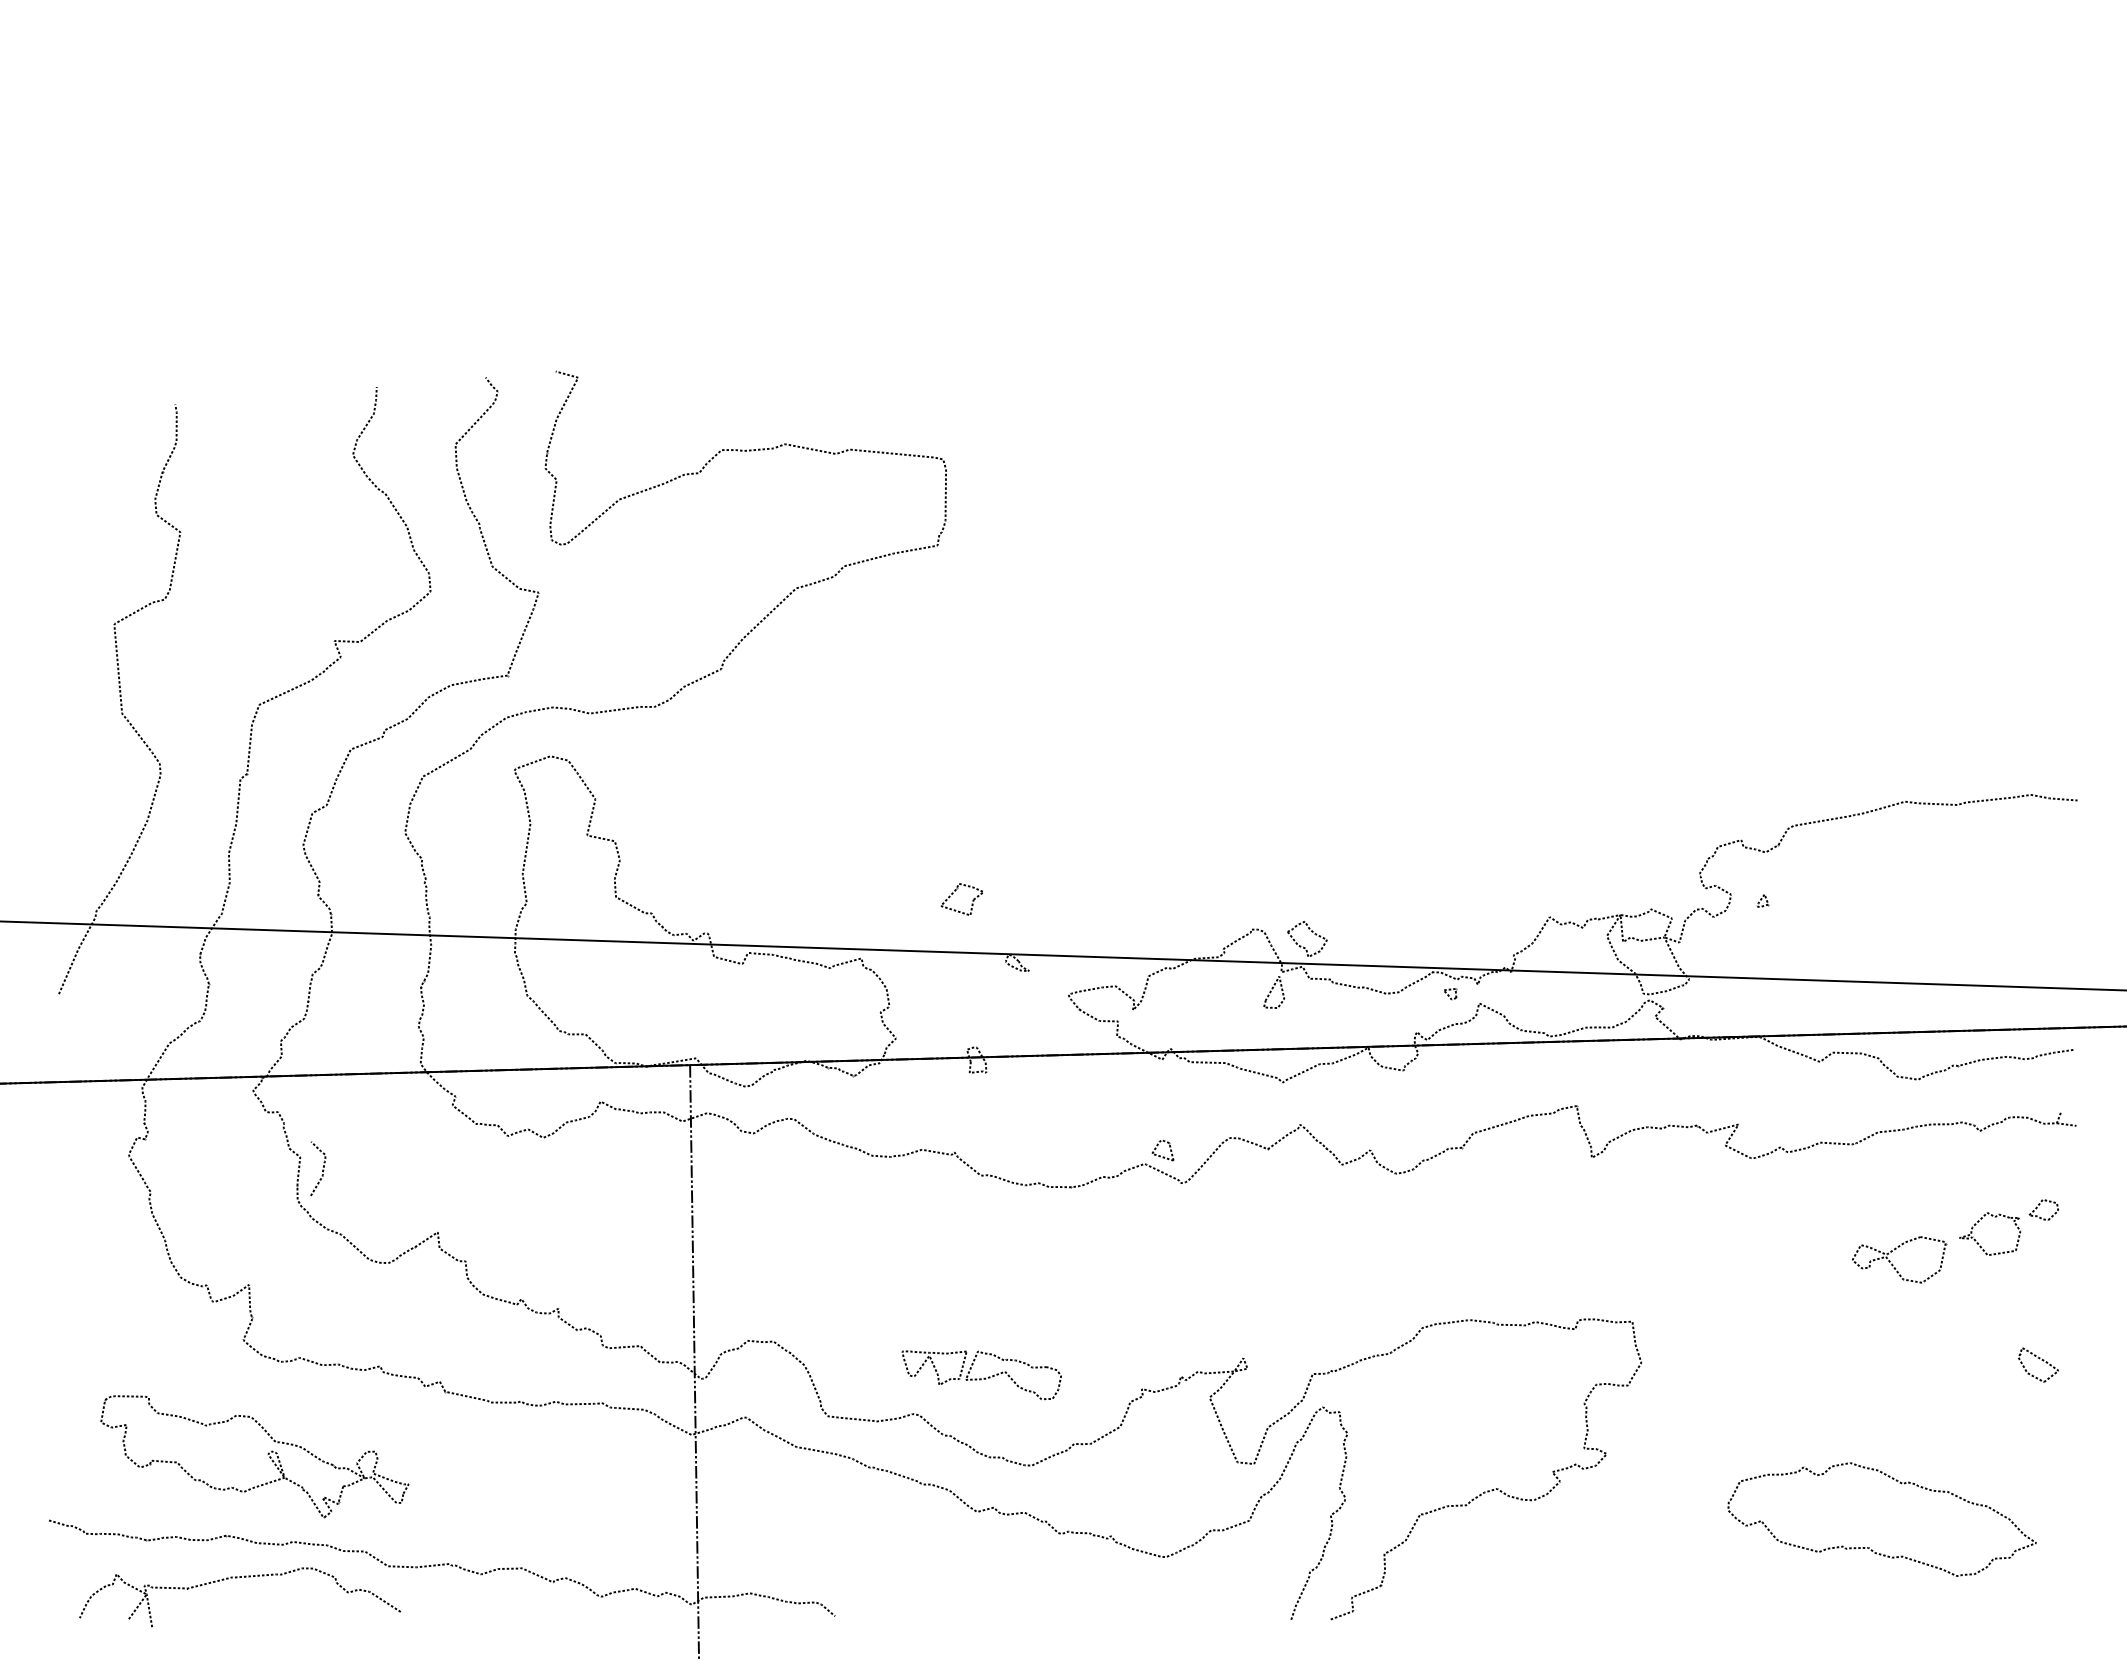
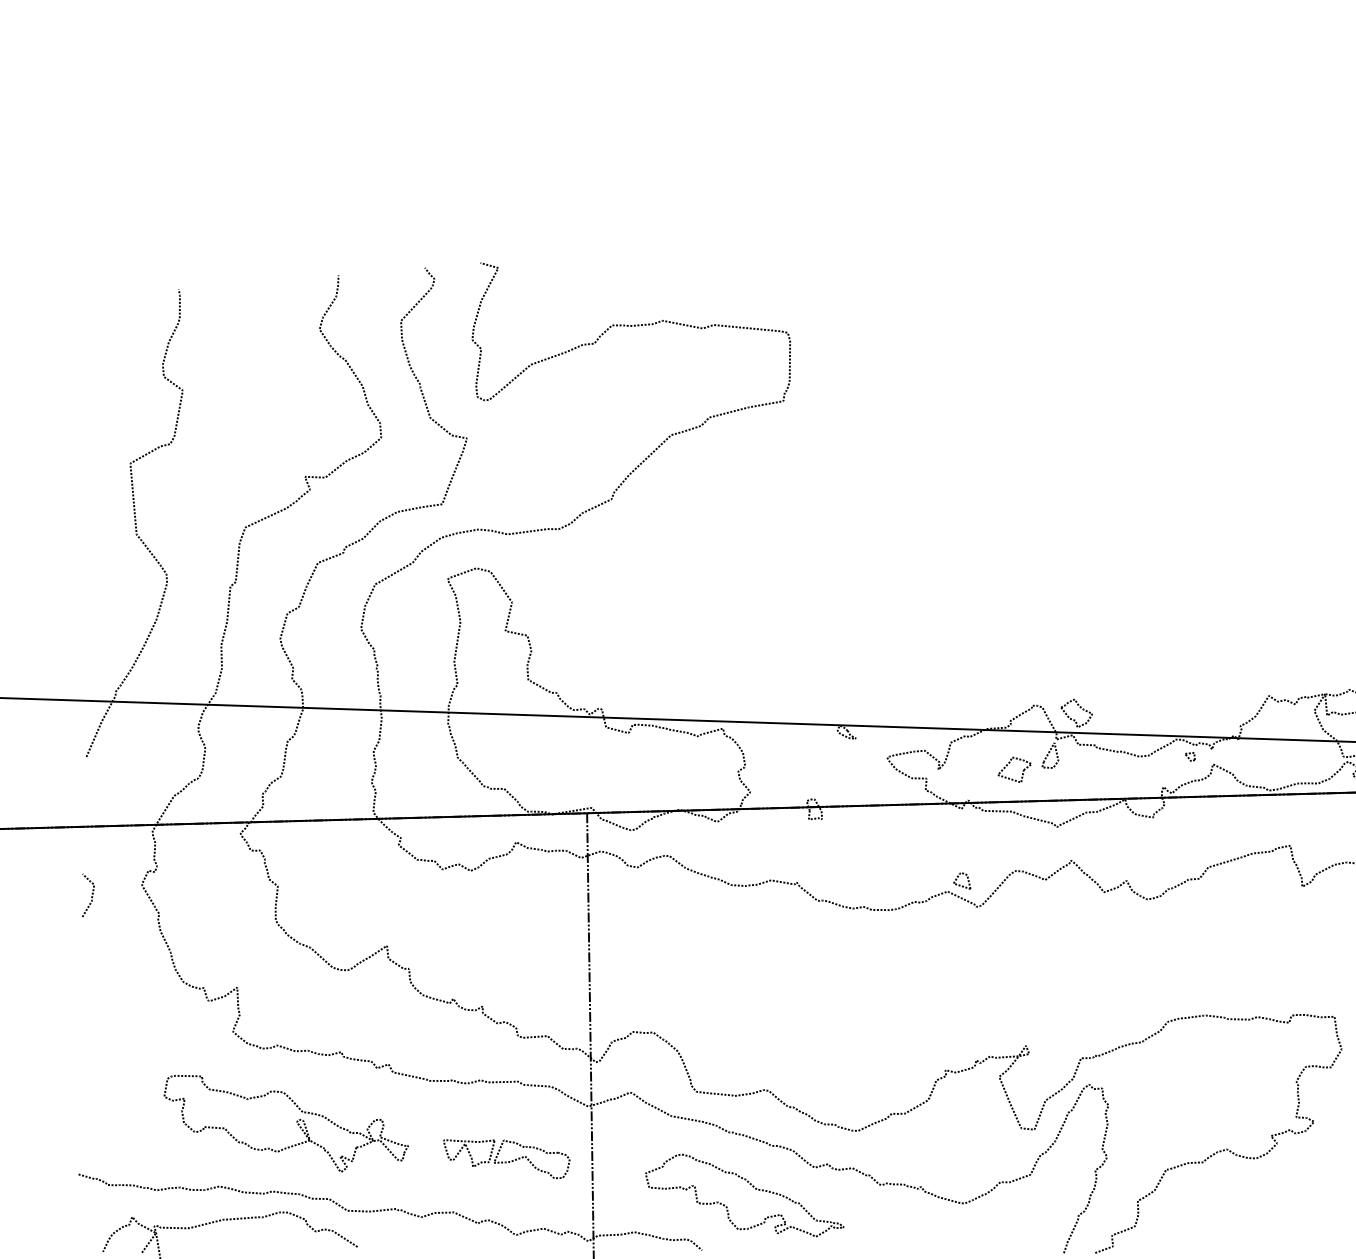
part: (955, 891) -> (1009, 763), moved
curve: (322, 1169) -> (91, 896), moved
part: (981, 1375) -> (506, 1159), moved
part: (267, 1455) -> (296, 1122), moved
part: (895, 1533) -> (750, 1184), added

